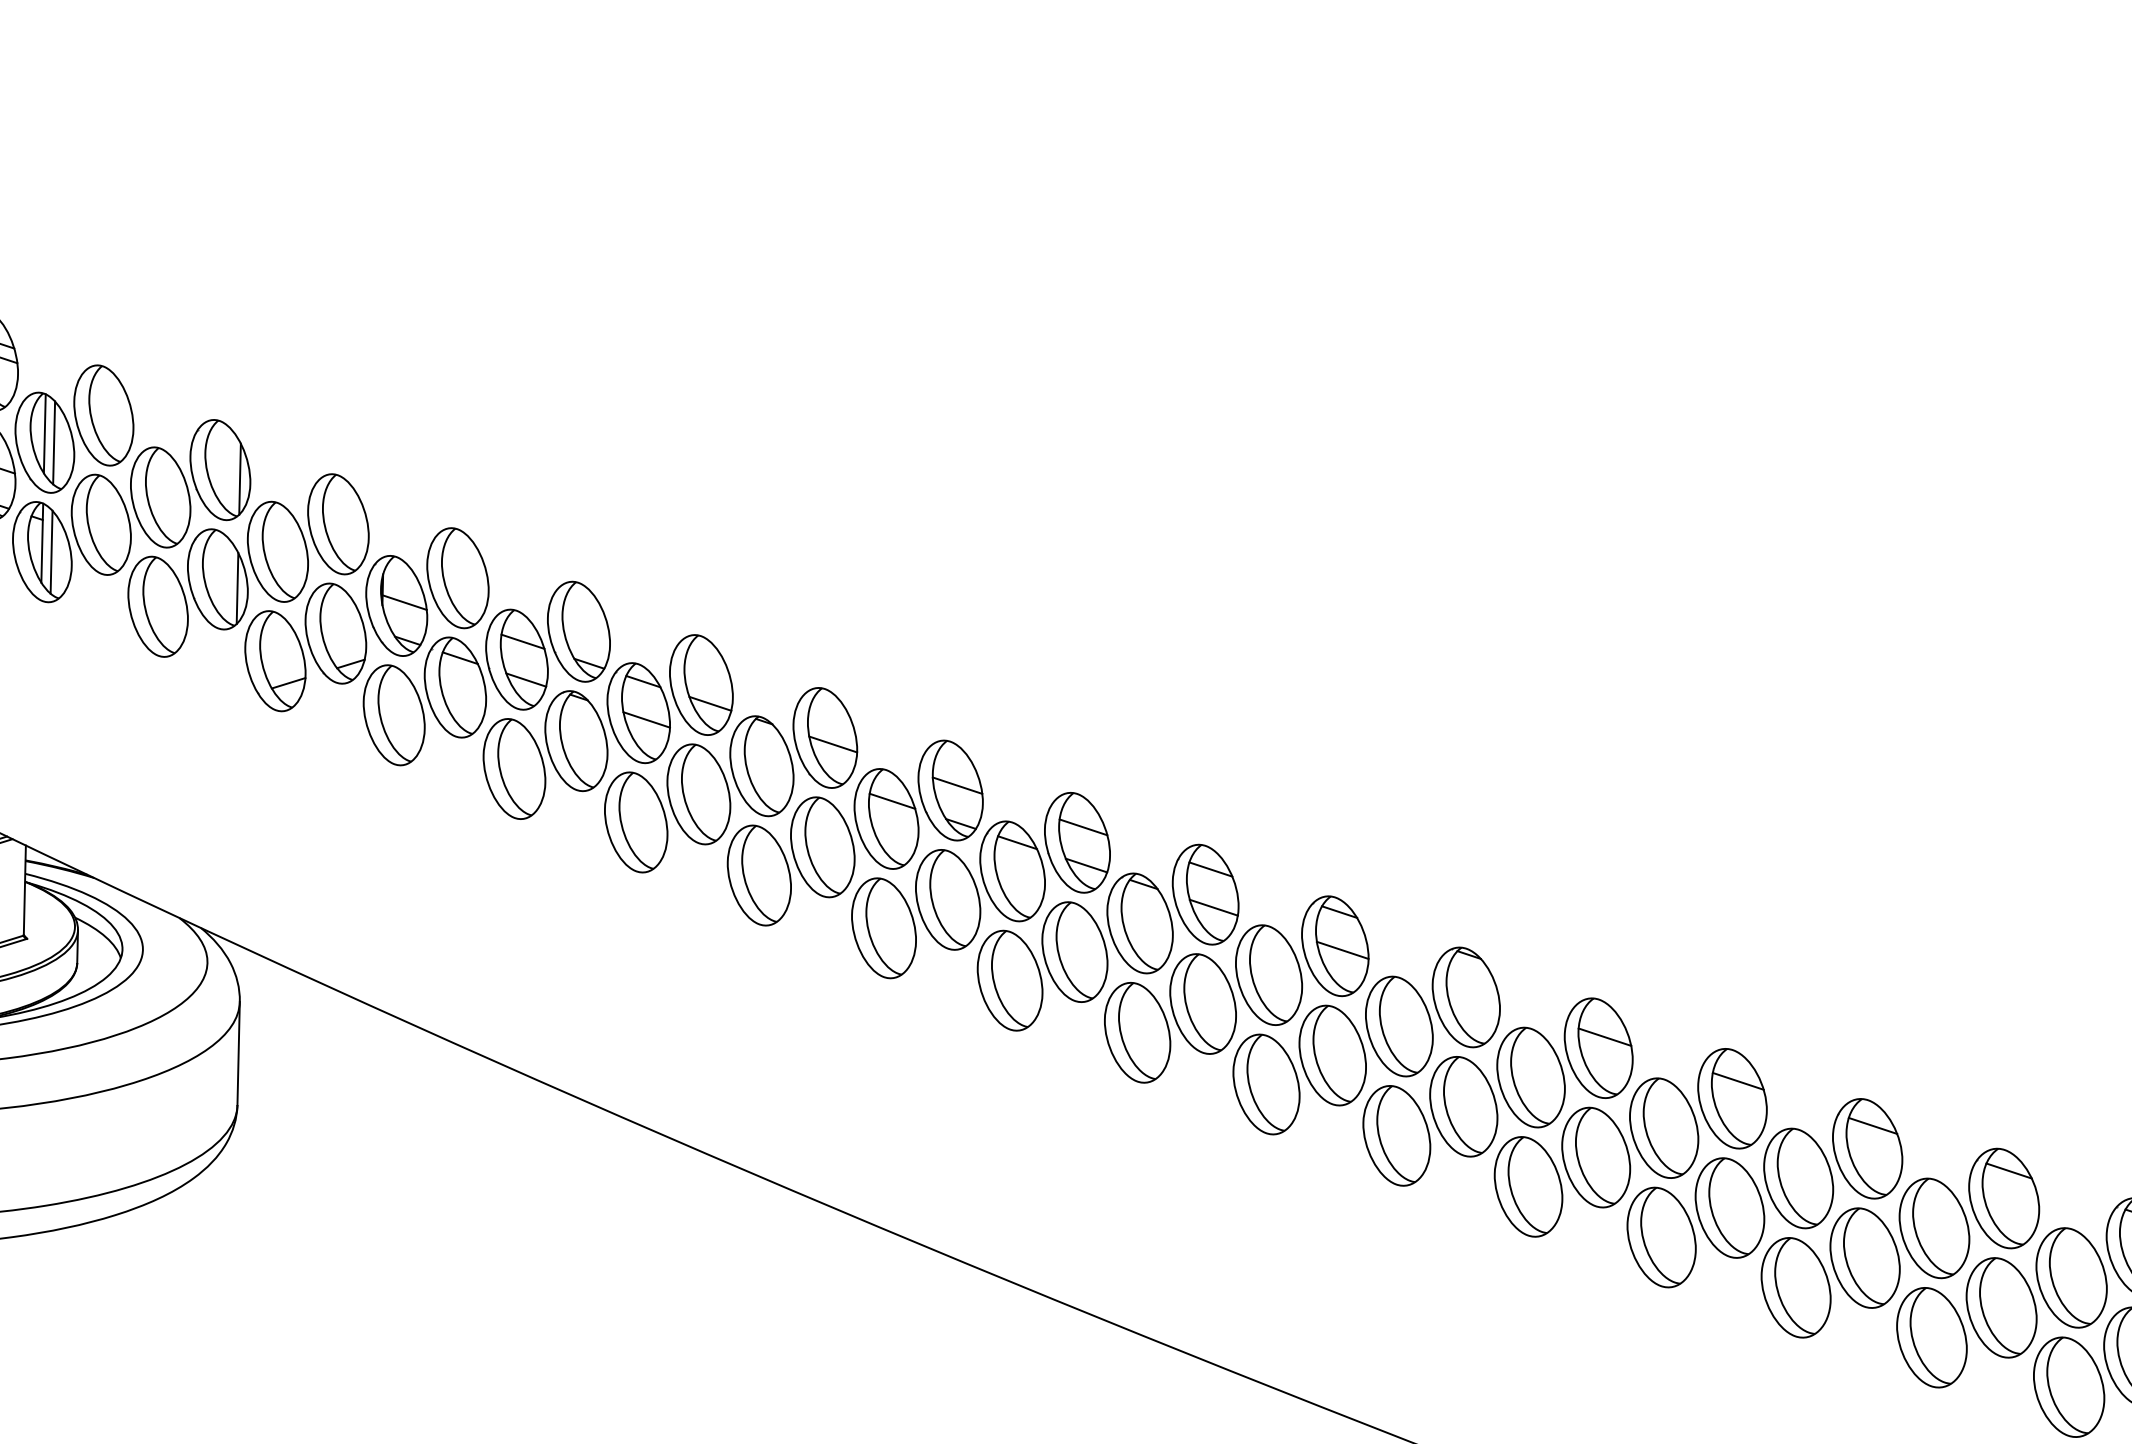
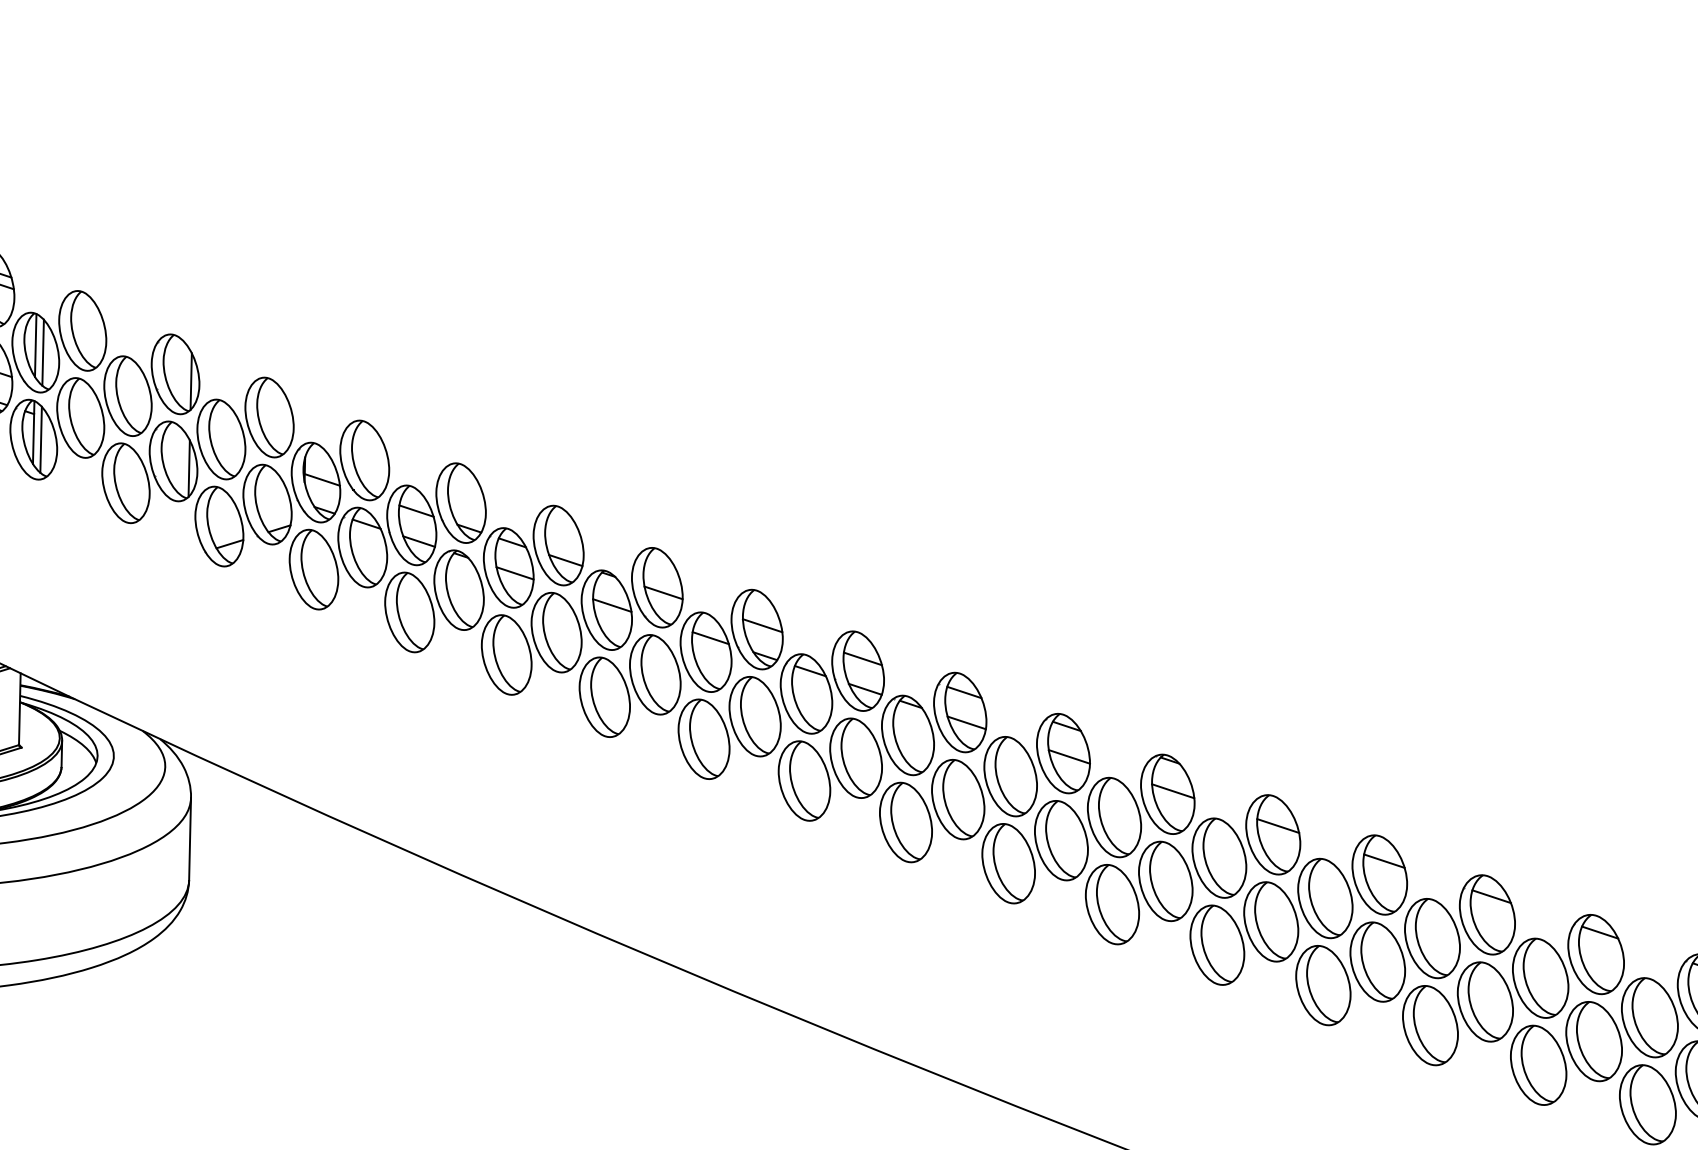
line: (768, 760) -> (612, 605), added
line: (1472, 993) -> (1172, 791), added

